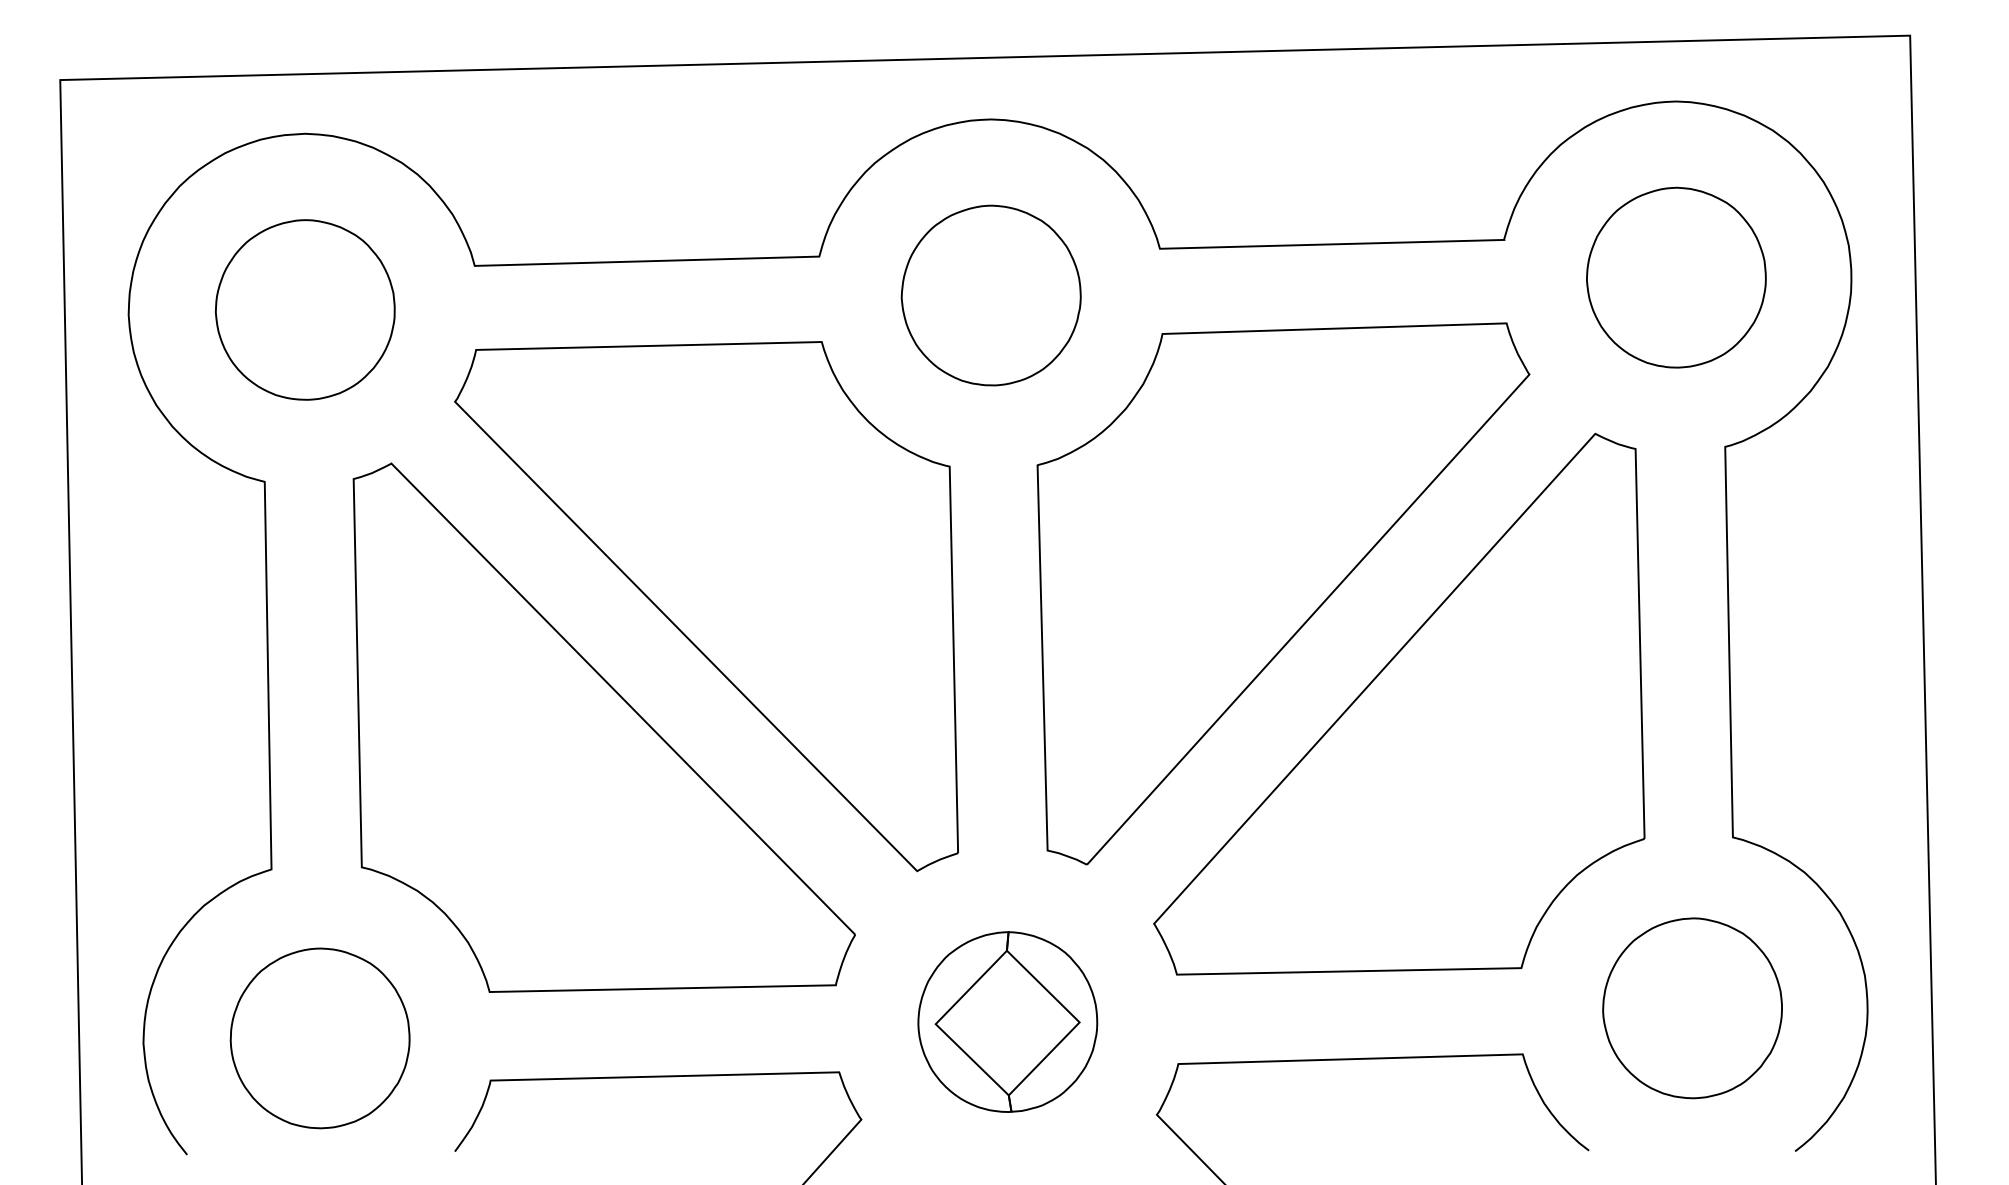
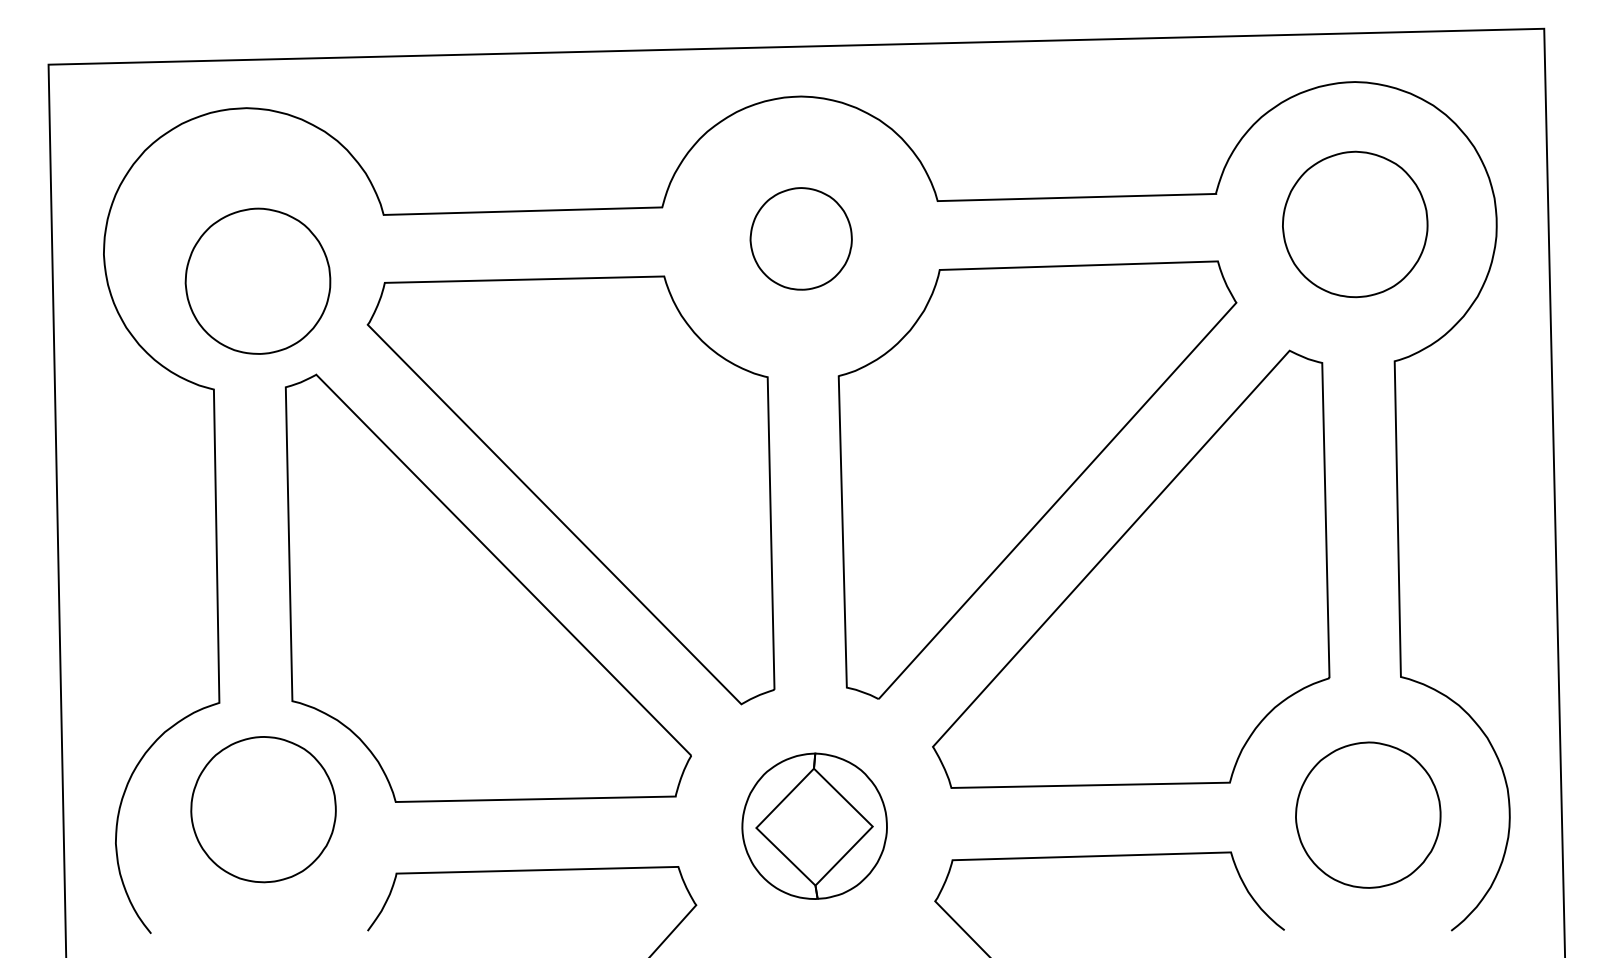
part: (990, 295) -> (800, 238), size x0.7
part: (305, 309) -> (258, 280), moved
part: (319, 1038) -> (263, 809), moved

